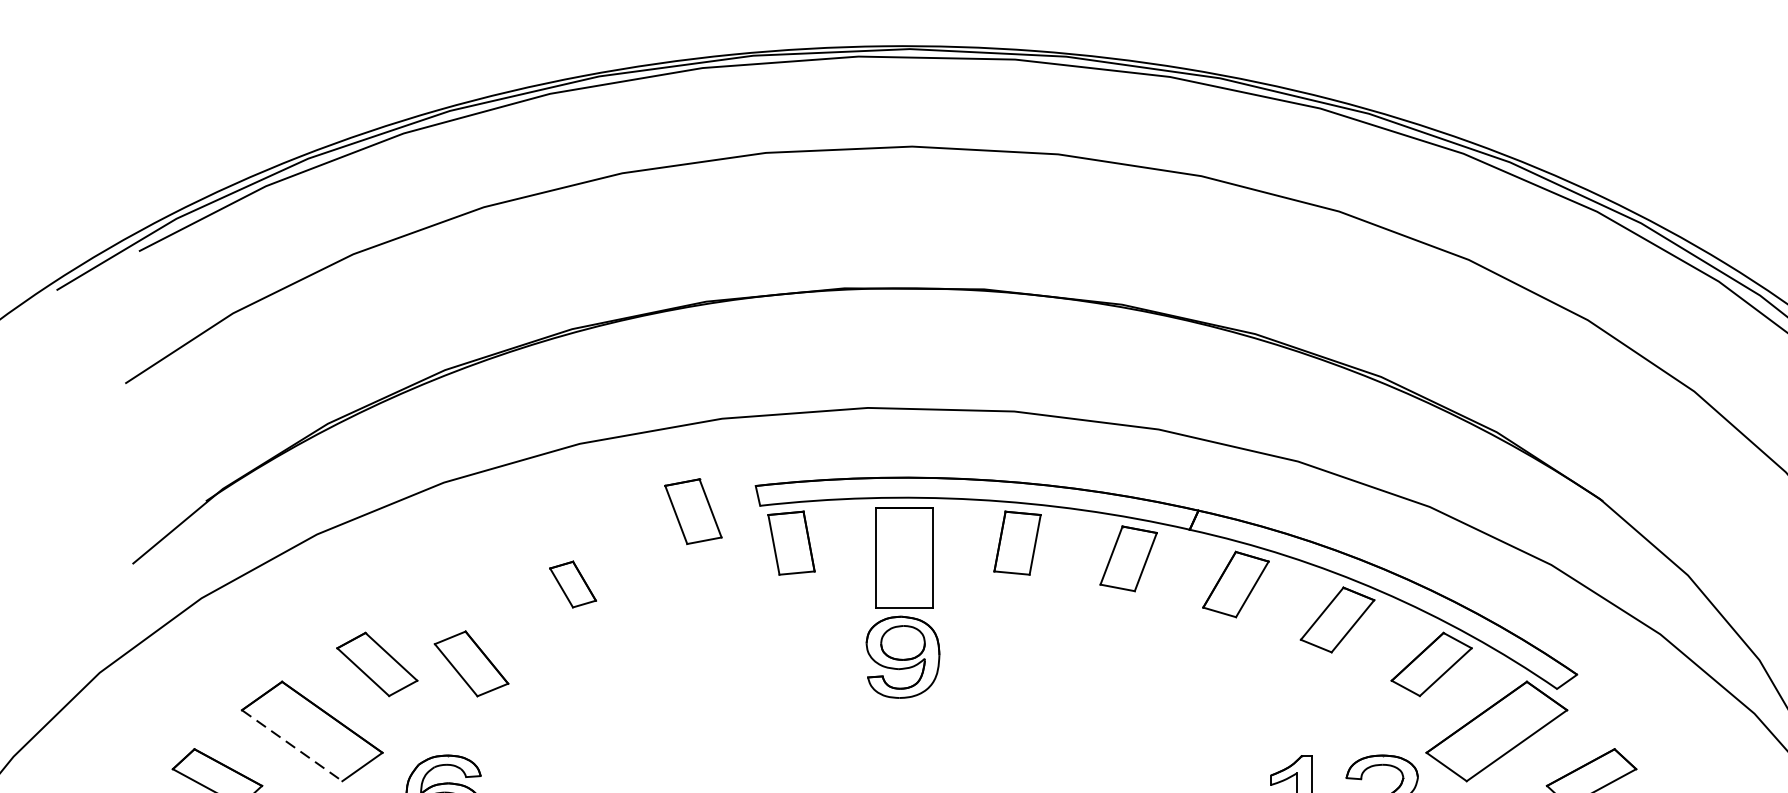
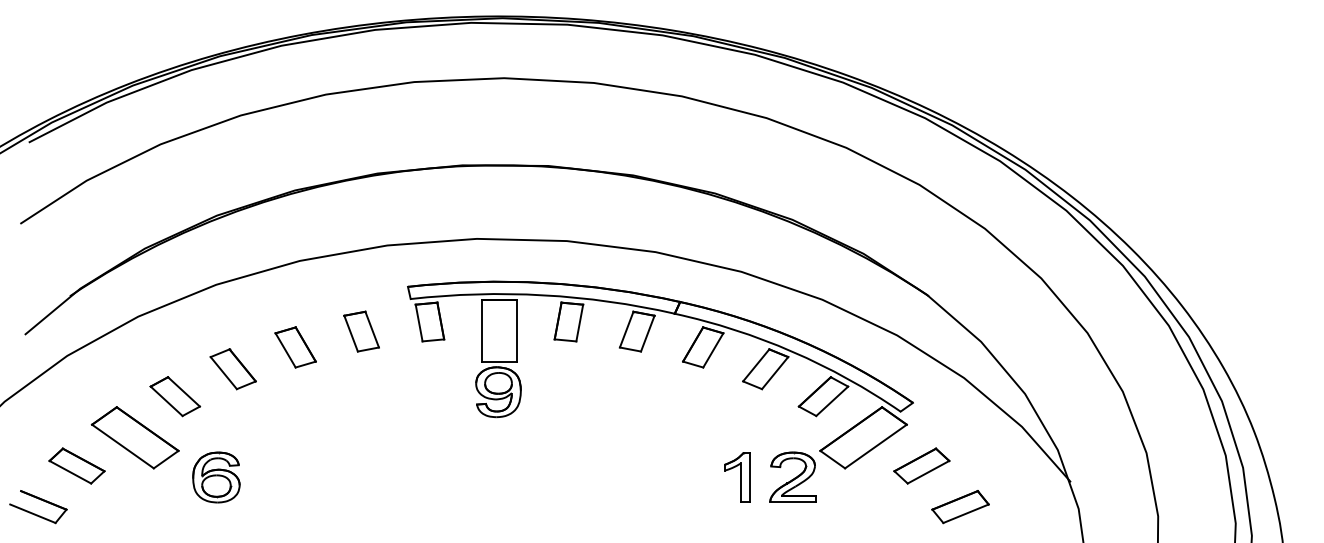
part: (693, 511) -> (361, 331), moved
part: (572, 584) -> (295, 347), size x1.43
part: (470, 664) -> (232, 369), moved
line: (291, 745) -> (122, 446), dashed -> solid

